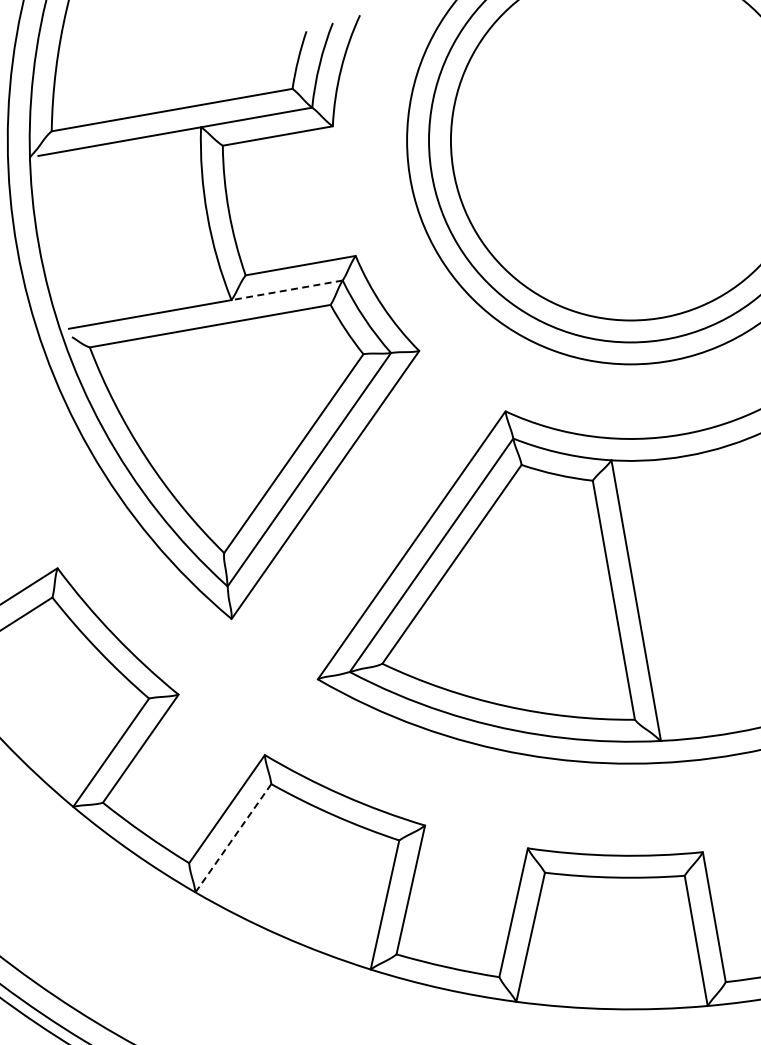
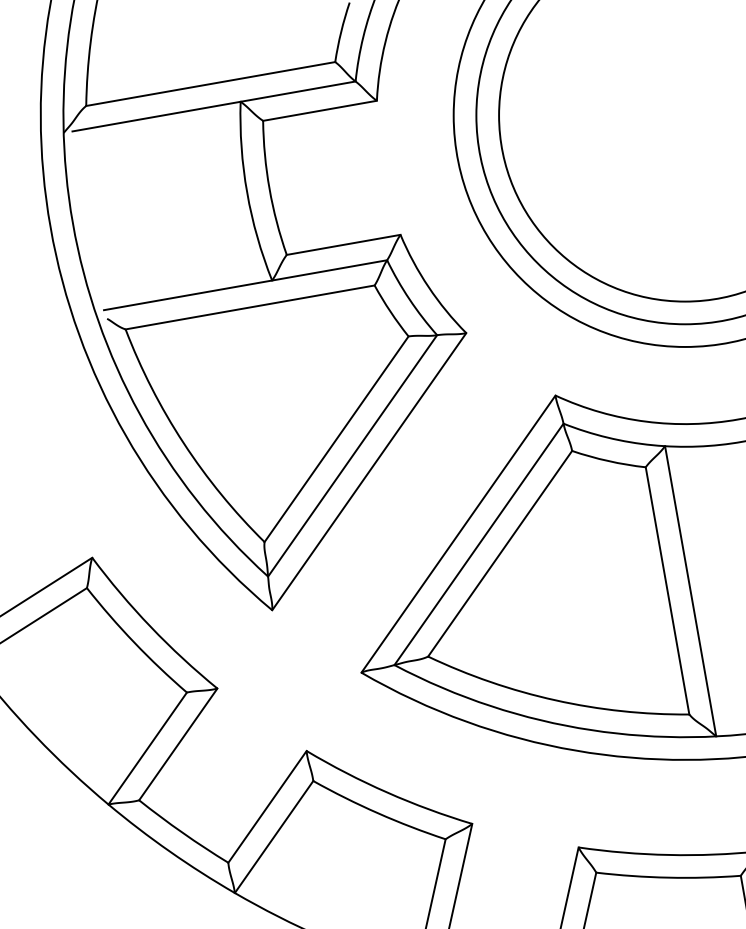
line: (286, 290) -> (328, 270), dashed -> solid
line: (233, 838) -> (274, 837), dashed -> solid

